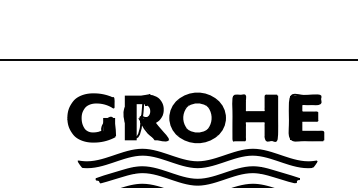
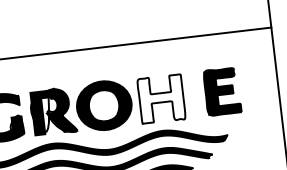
fill: (255, 117) -> (161, 98), removed
part: (306, 117) -> (222, 91), moved

